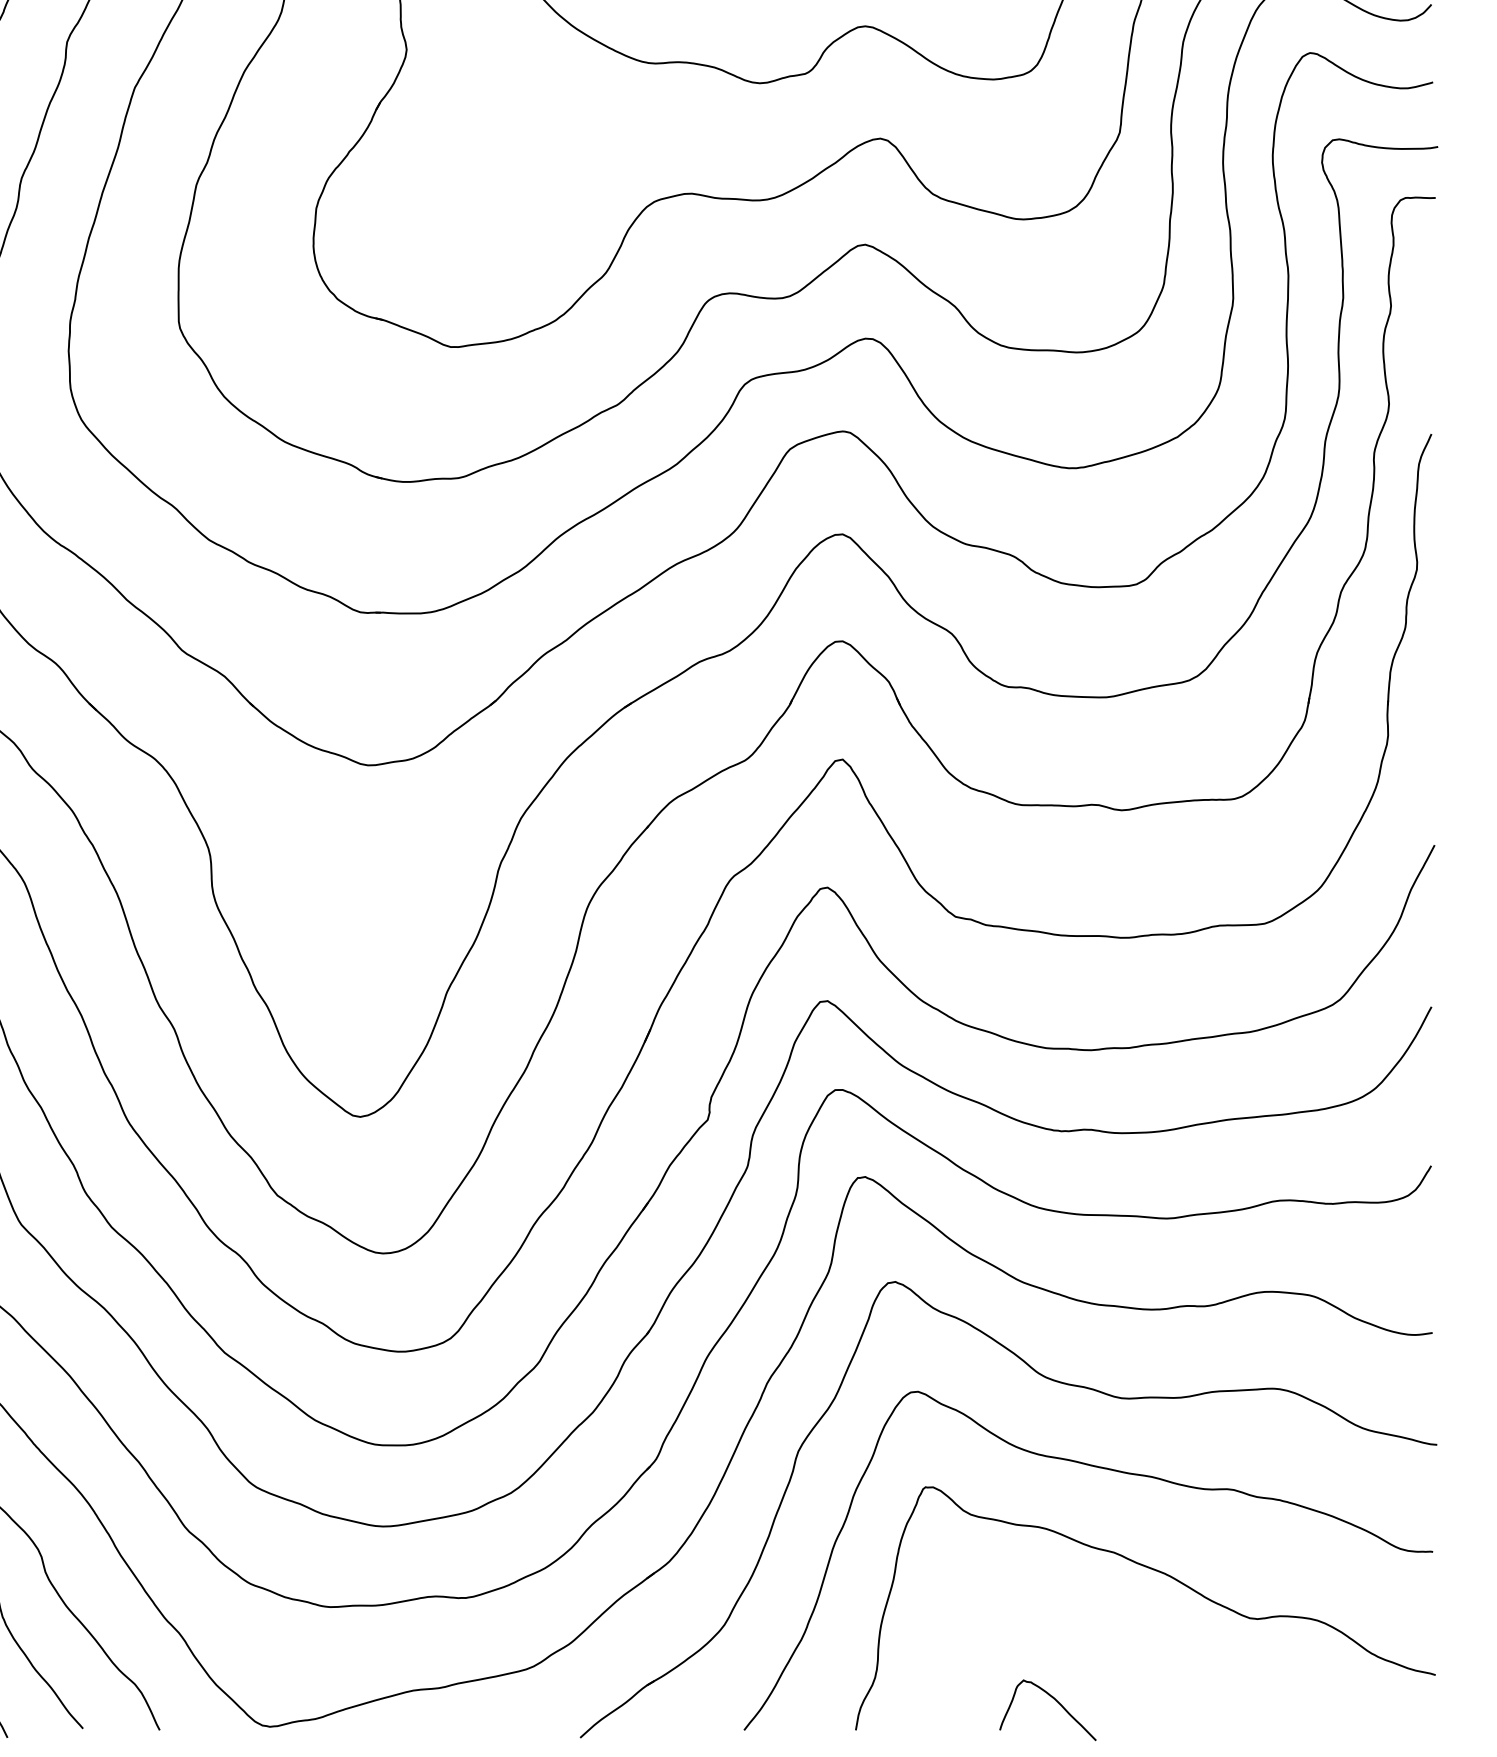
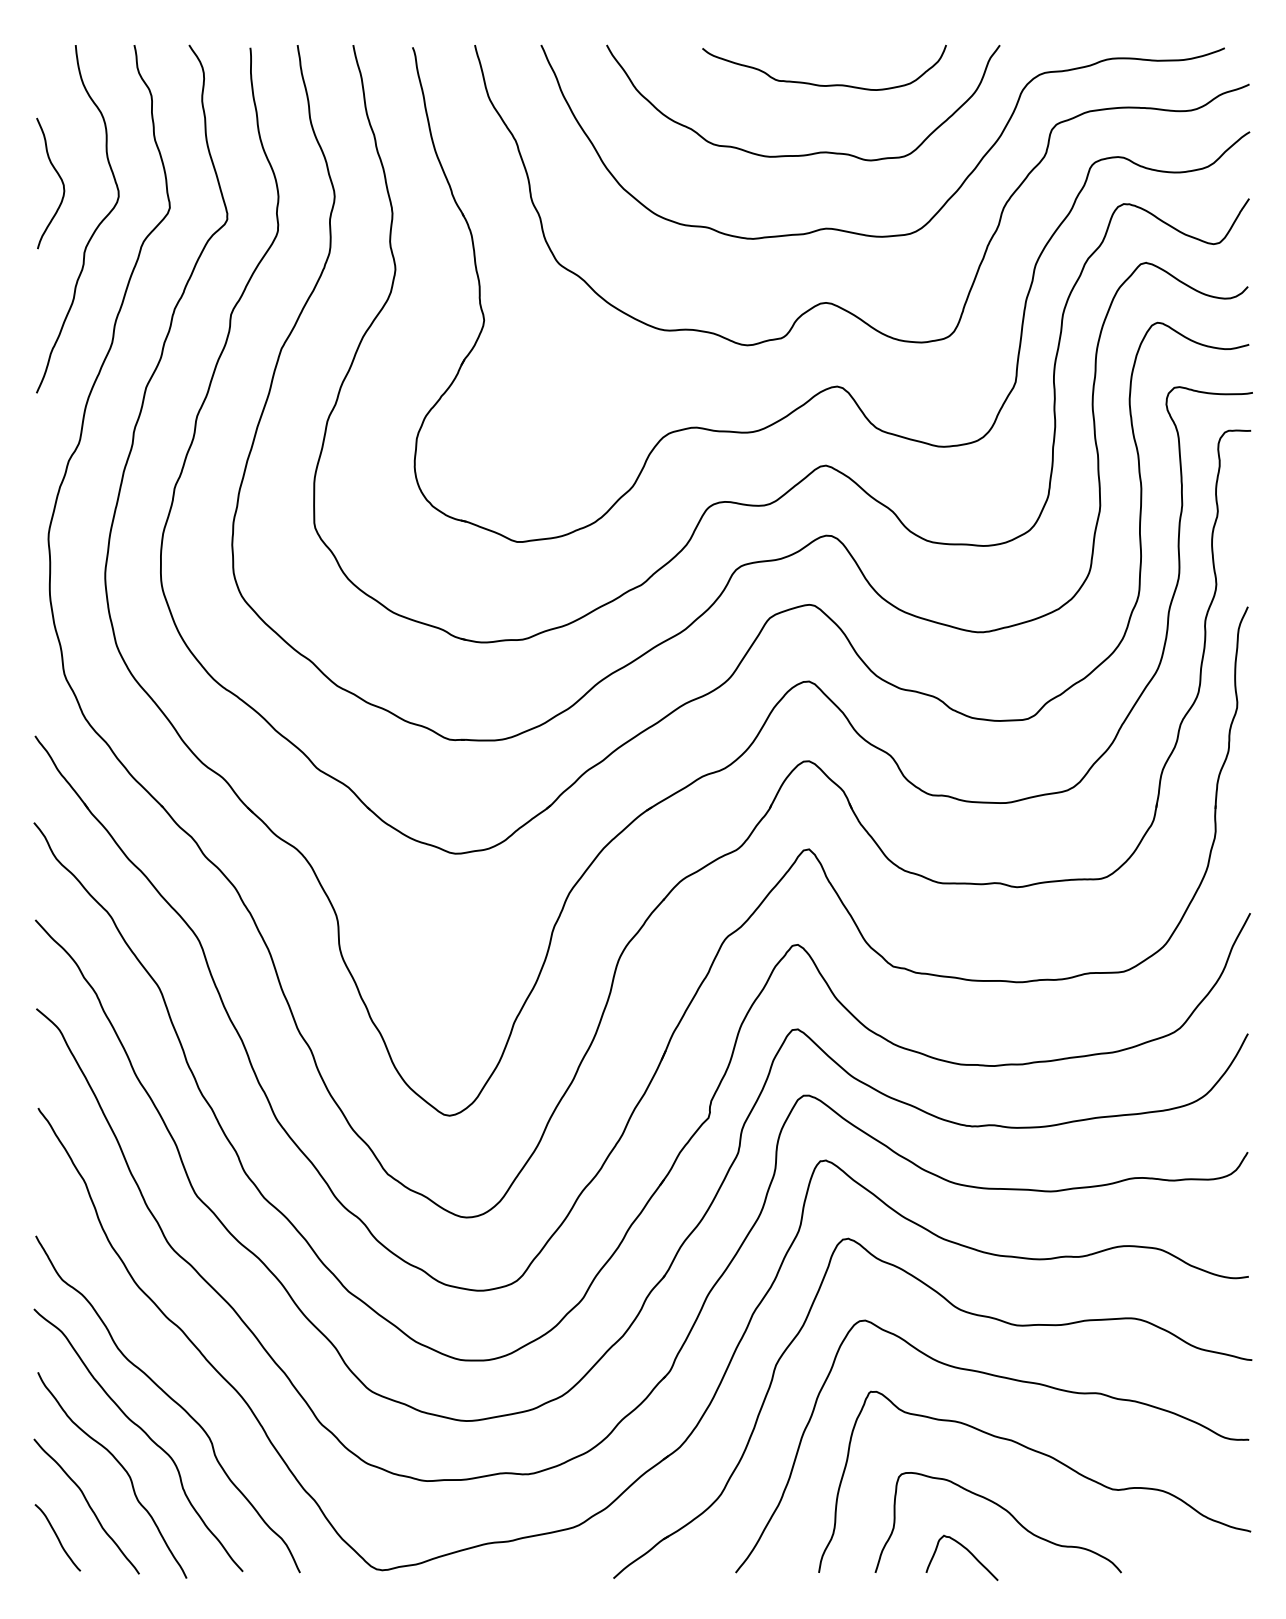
curve: (1104, 1646) -> (1004, 1510), added

